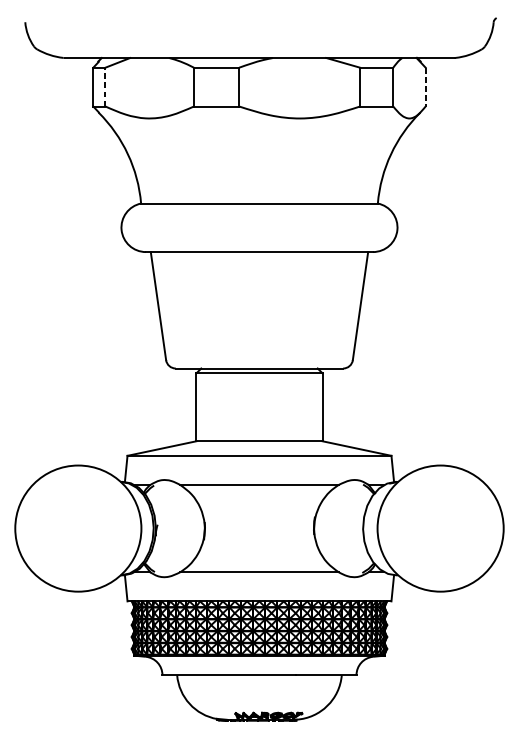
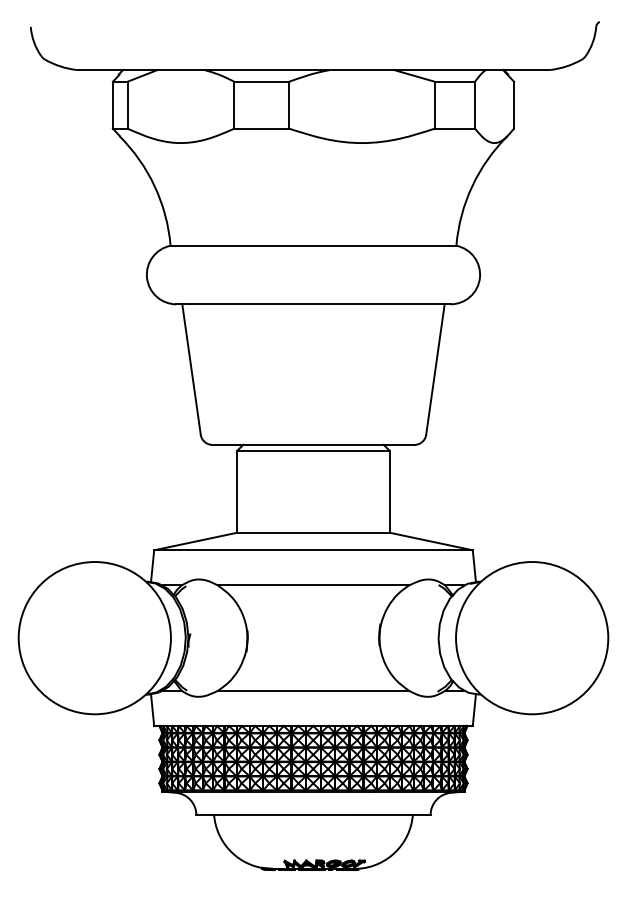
line: (105, 86) -> (127, 104), dashed -> solid
line: (426, 87) -> (514, 105), dashed -> solid

